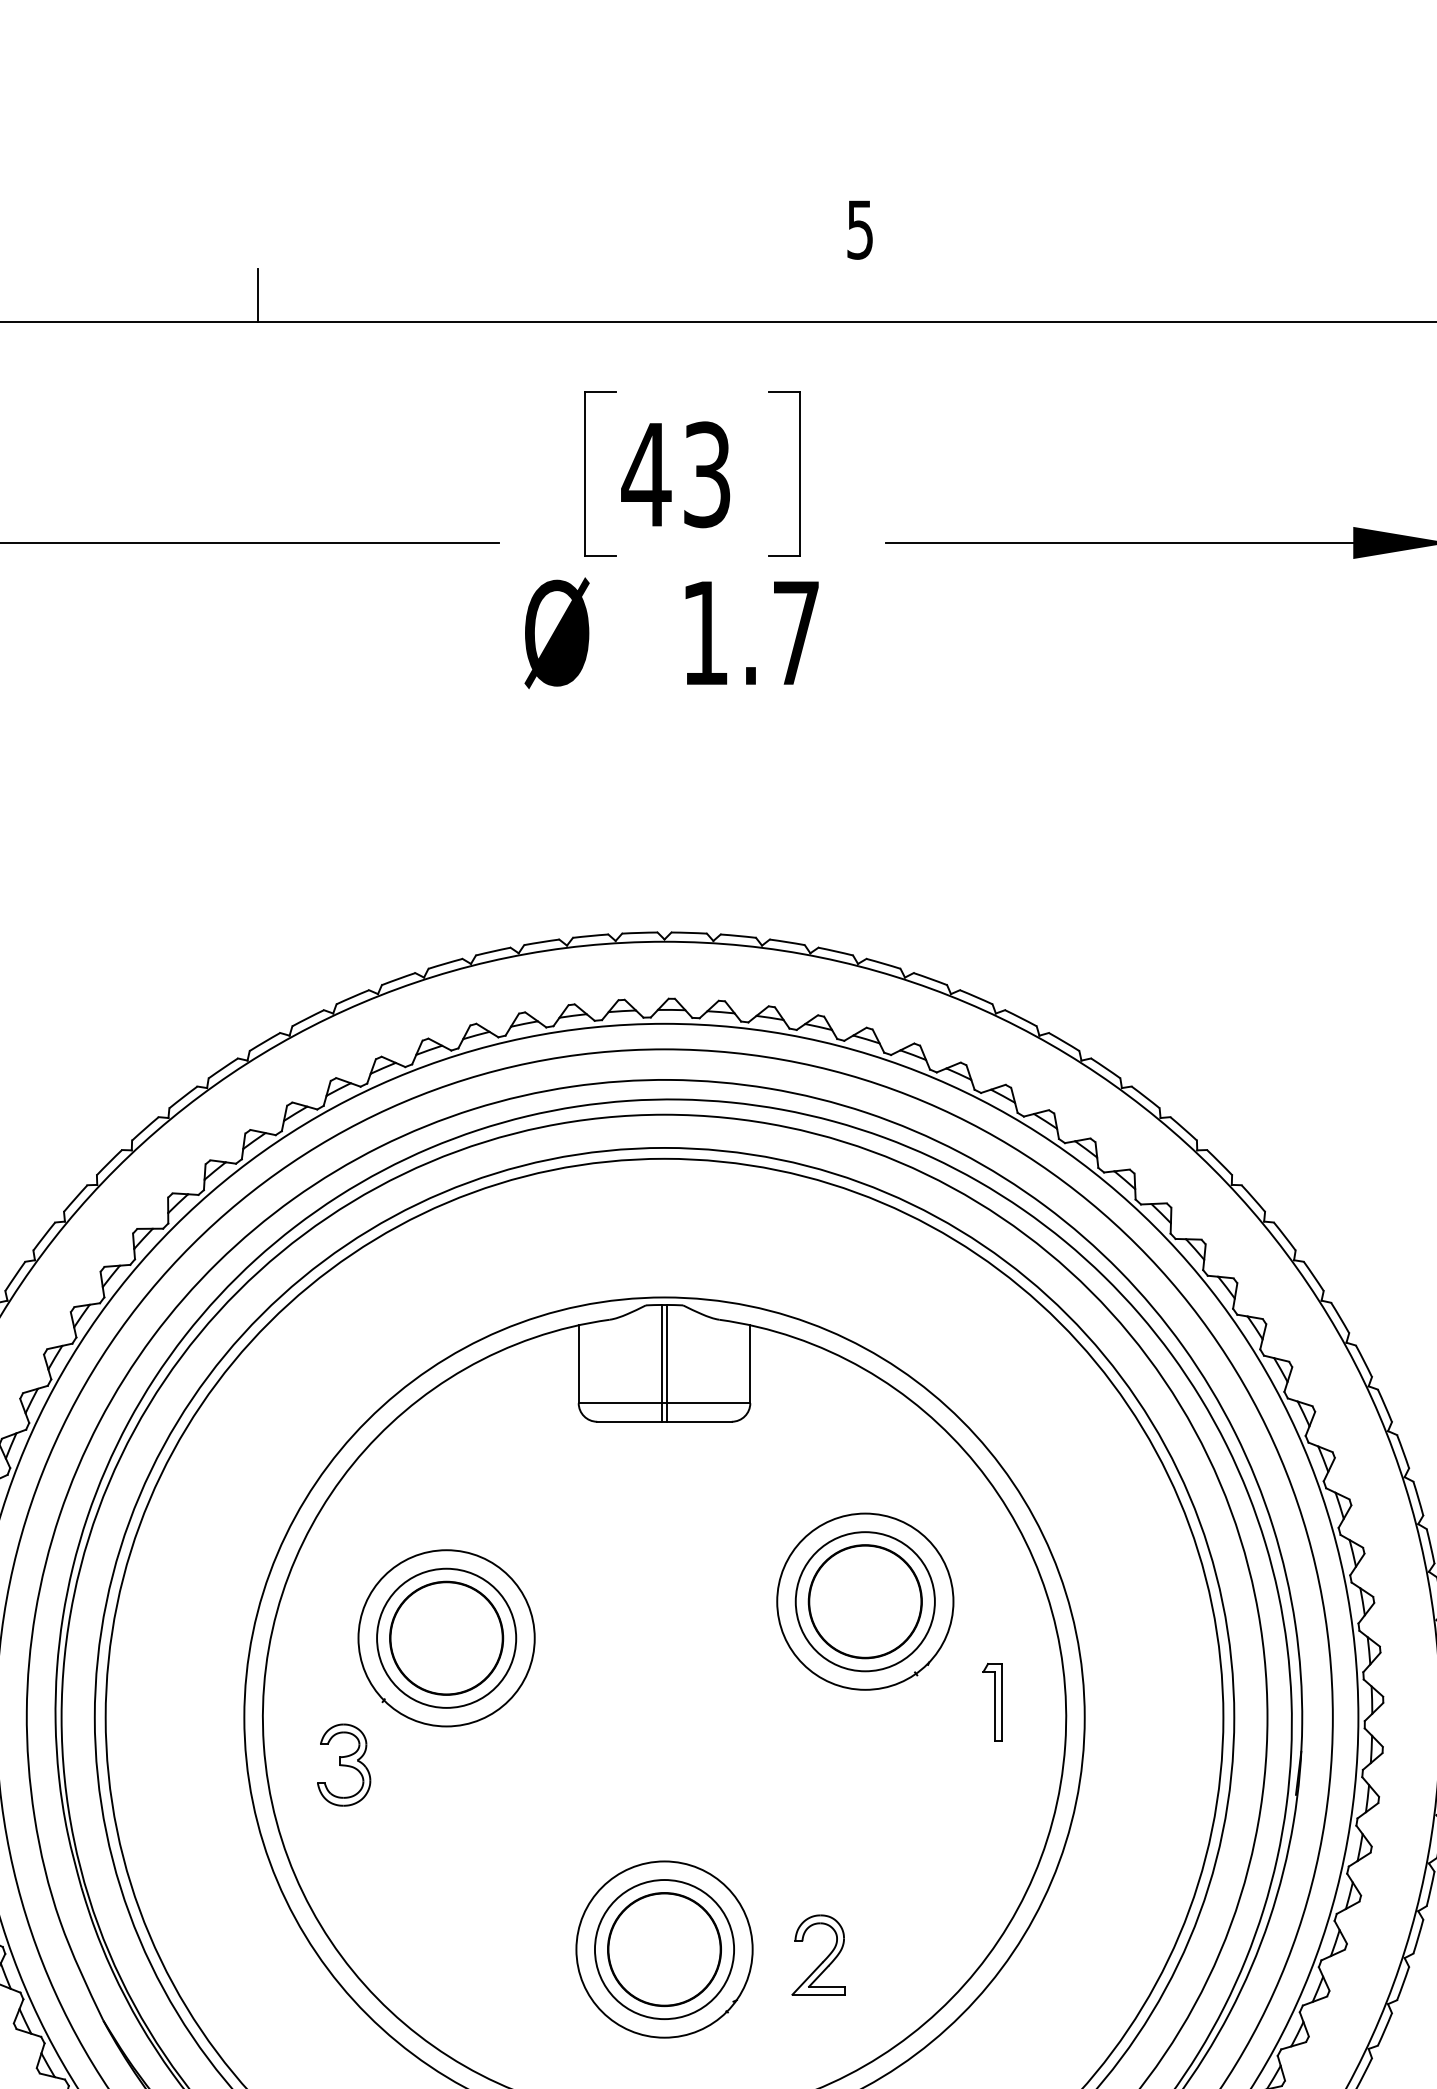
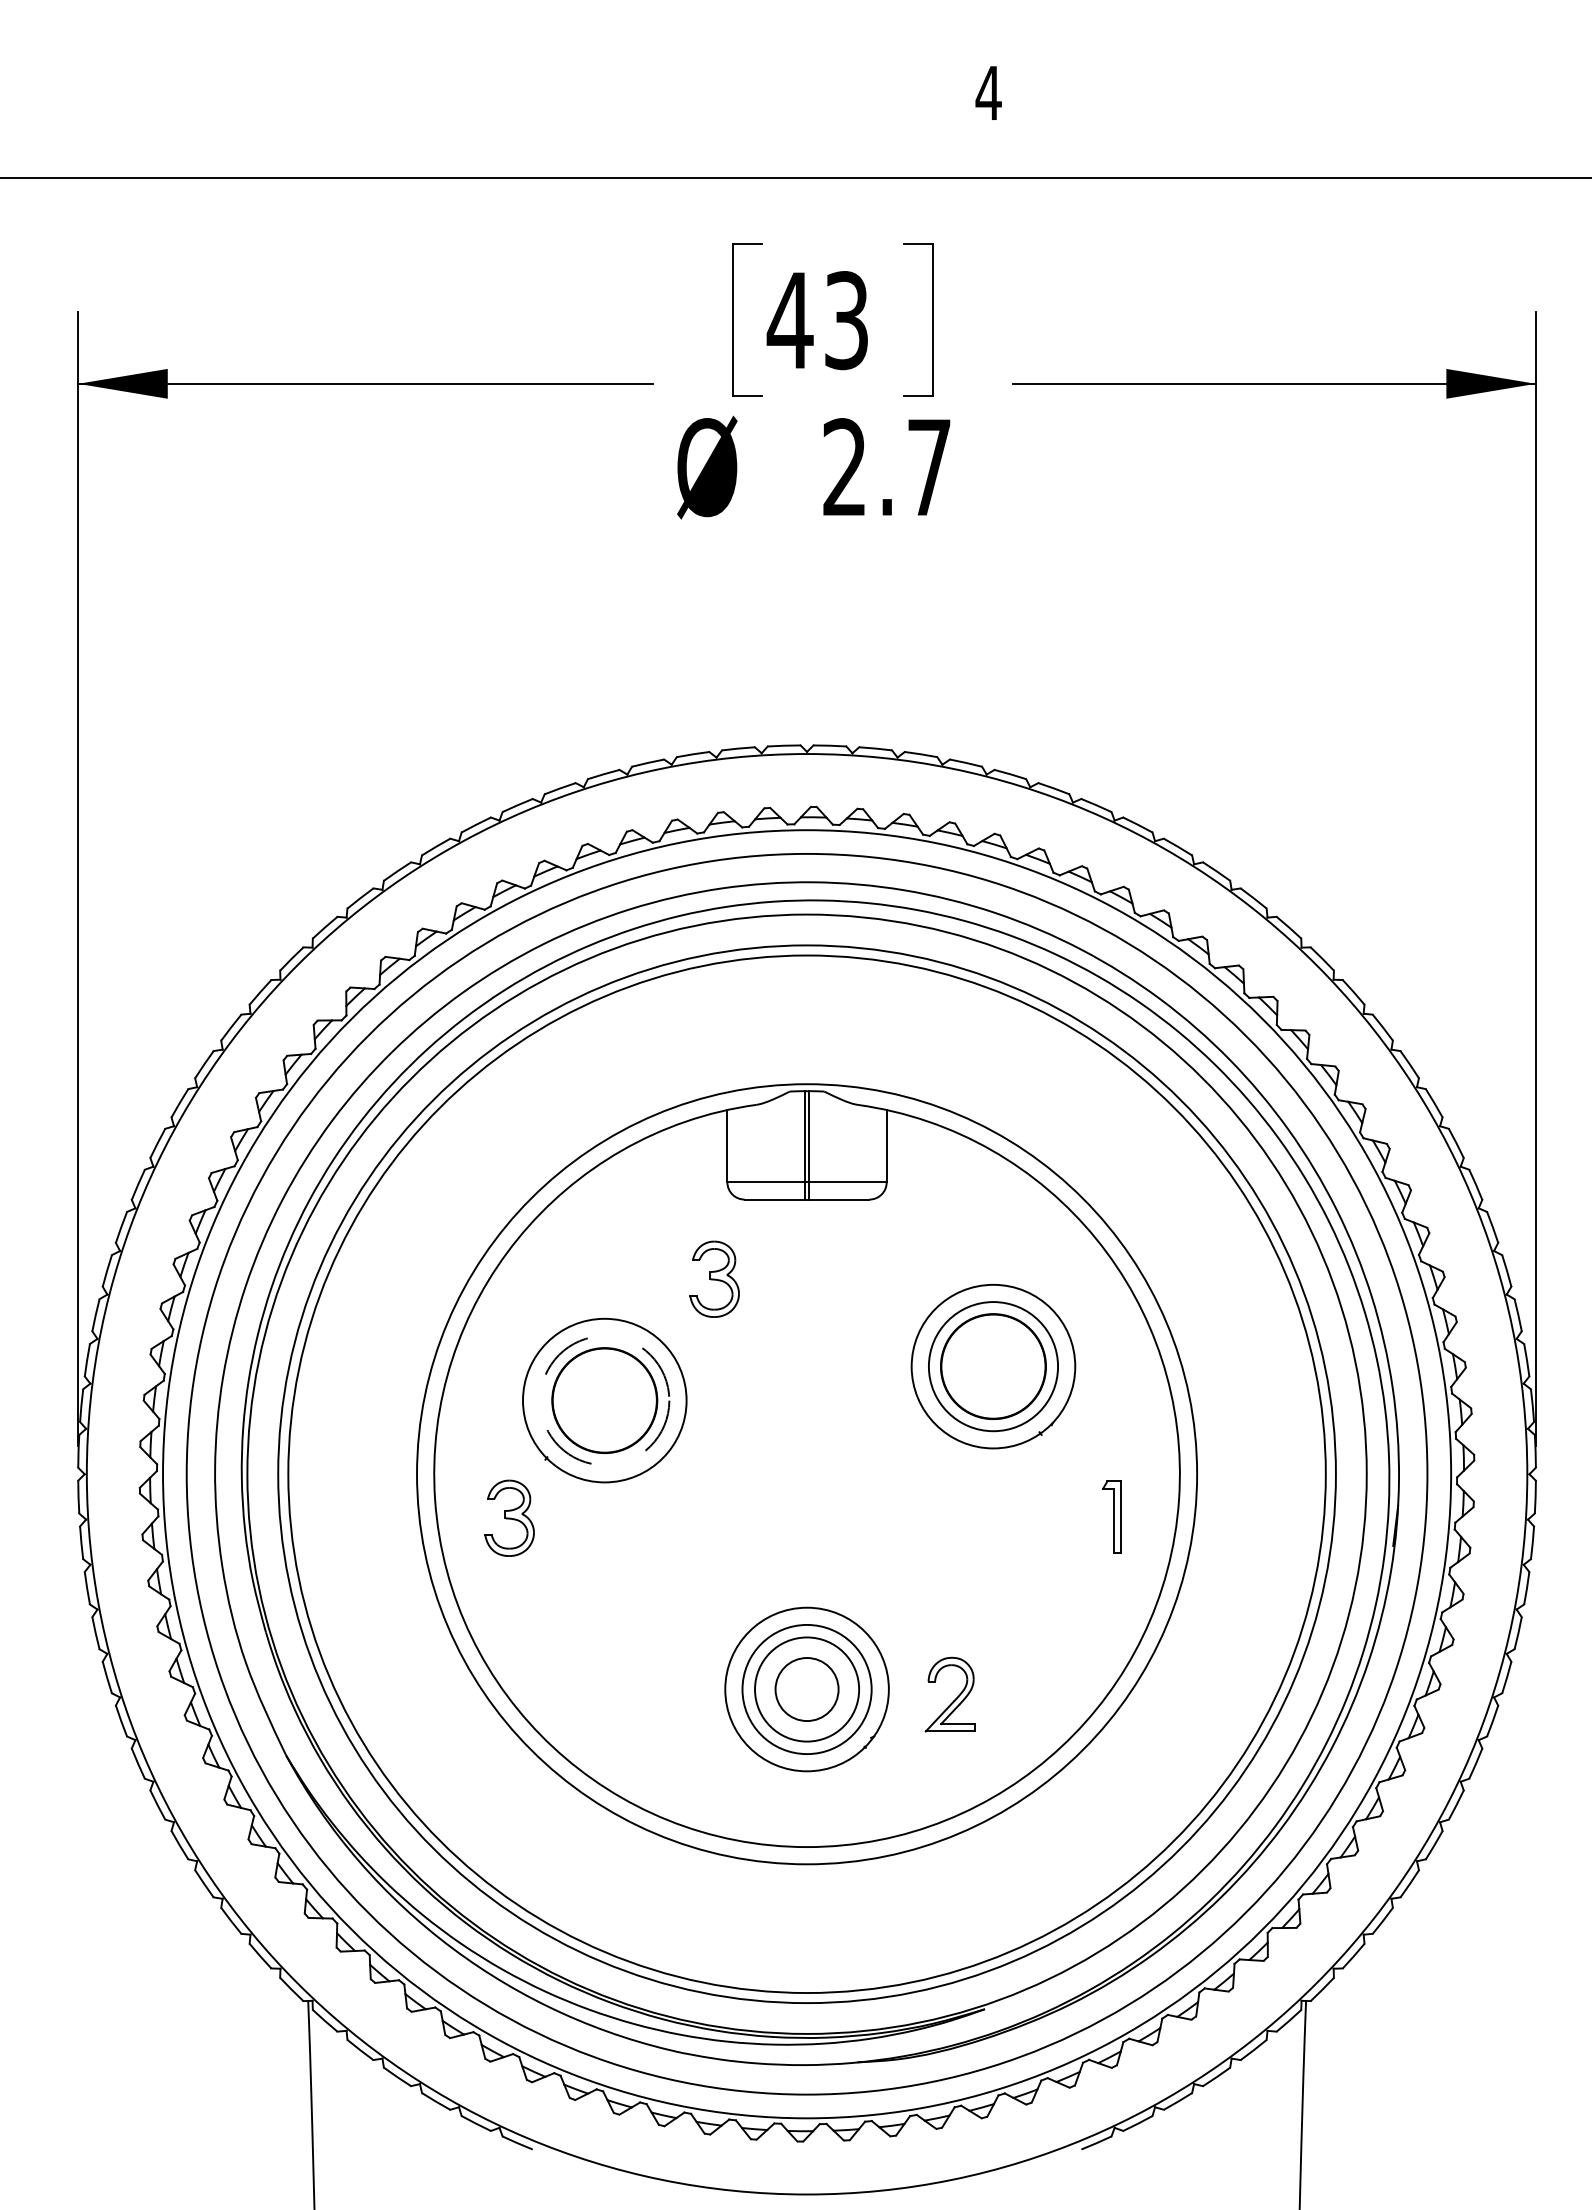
text: (859, 230) -> (988, 93), 5 -> 4
line: (257, 294) -> (429, 153), removed
text: (704, 632) -> (844, 466), 1.7 -> 2.7
part: (564, 1506) -> (714, 1278), added
circle: (446, 1638) -> (604, 1400), solid -> dashed
part: (992, 1701) -> (1111, 1516), moved
circle: (663, 1949) -> (806, 1689), size x0.6

